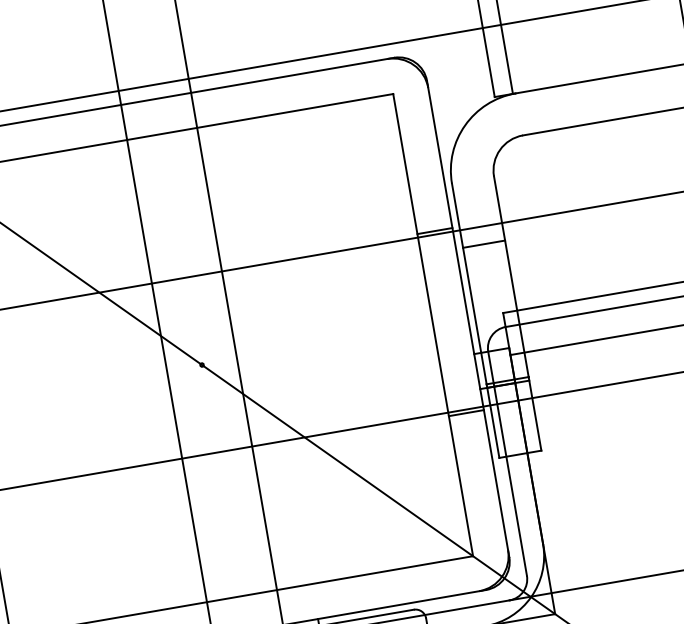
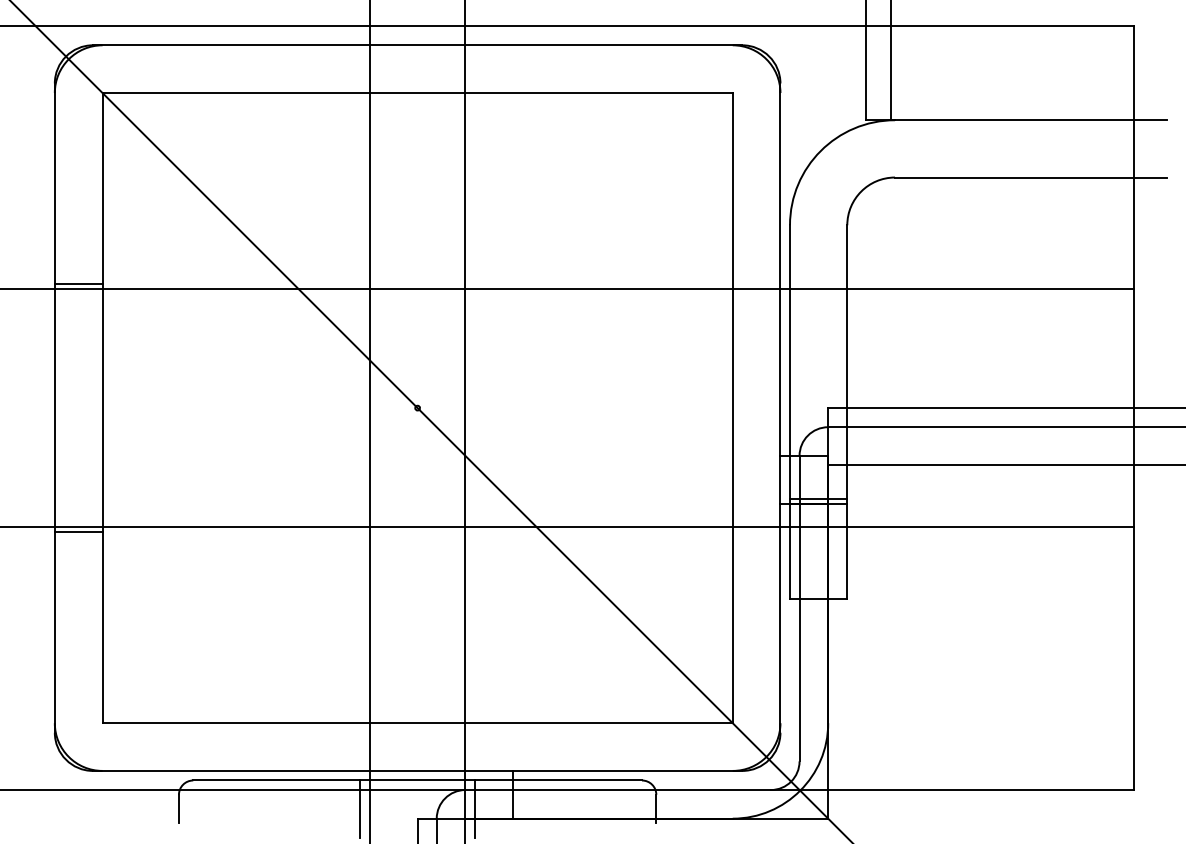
line: (434, 231) -> (756, 284), removed
line: (483, 244) -> (818, 312), removed
line: (466, 413) -> (756, 532), removed

